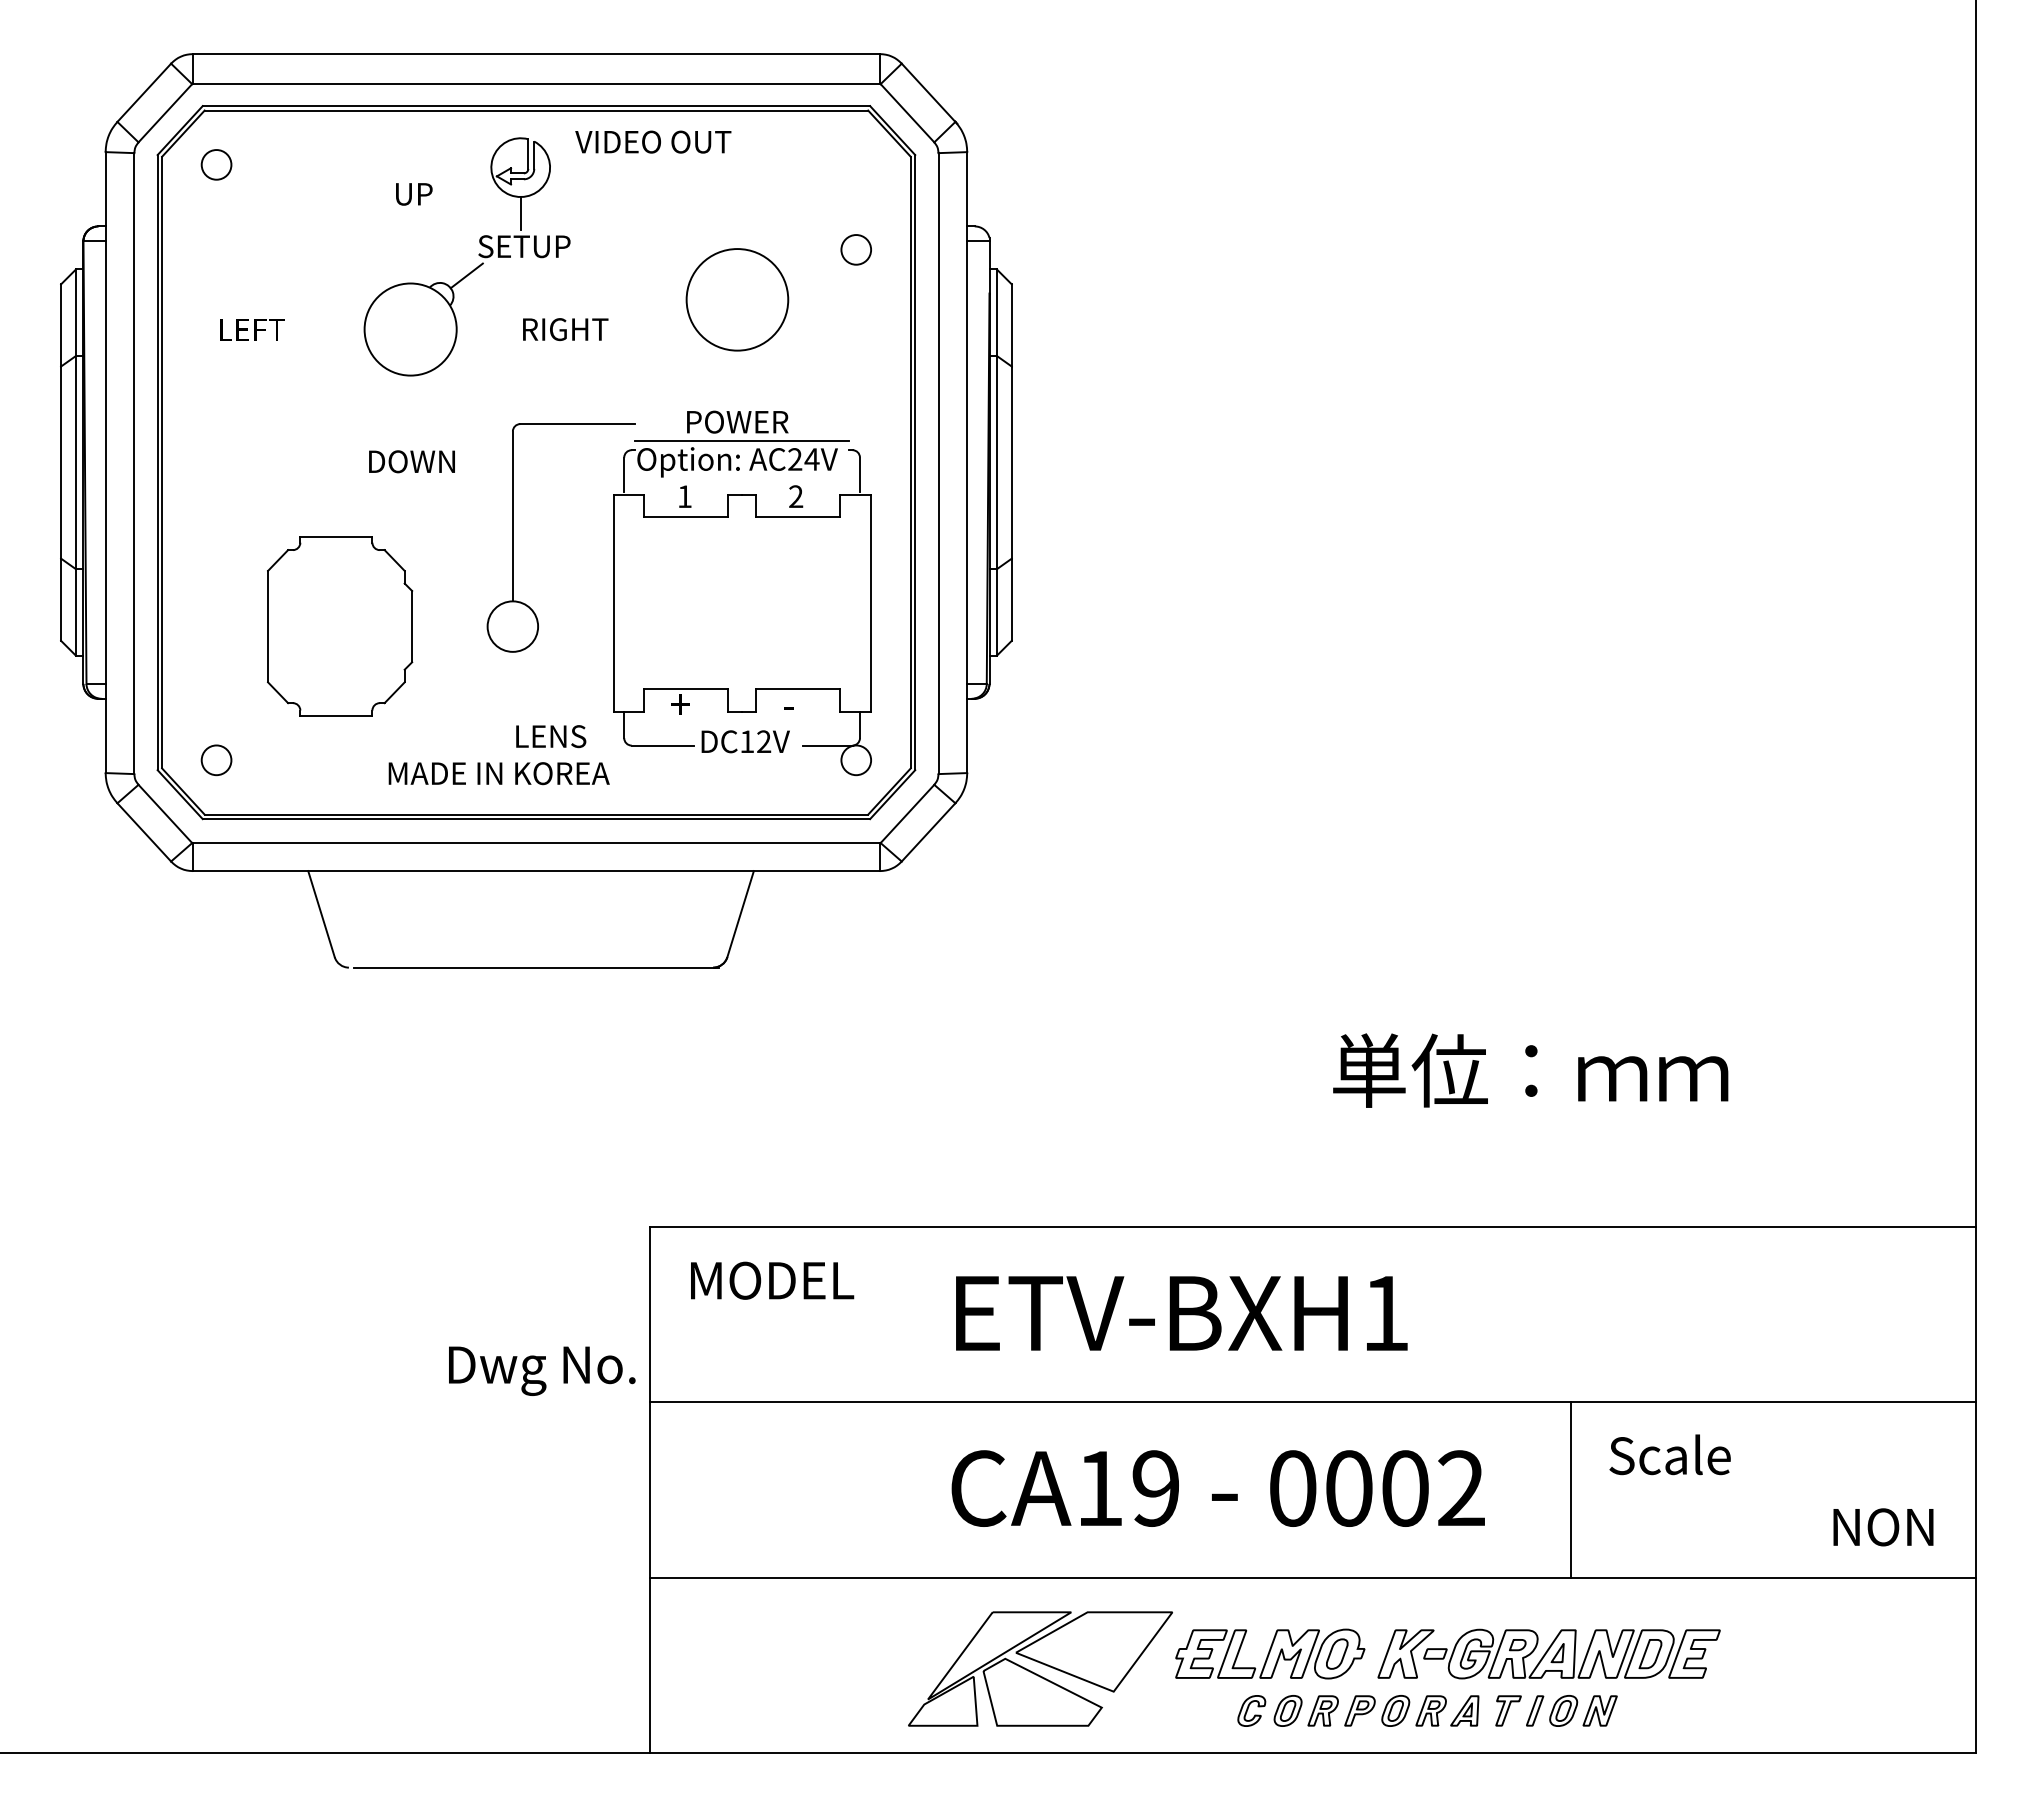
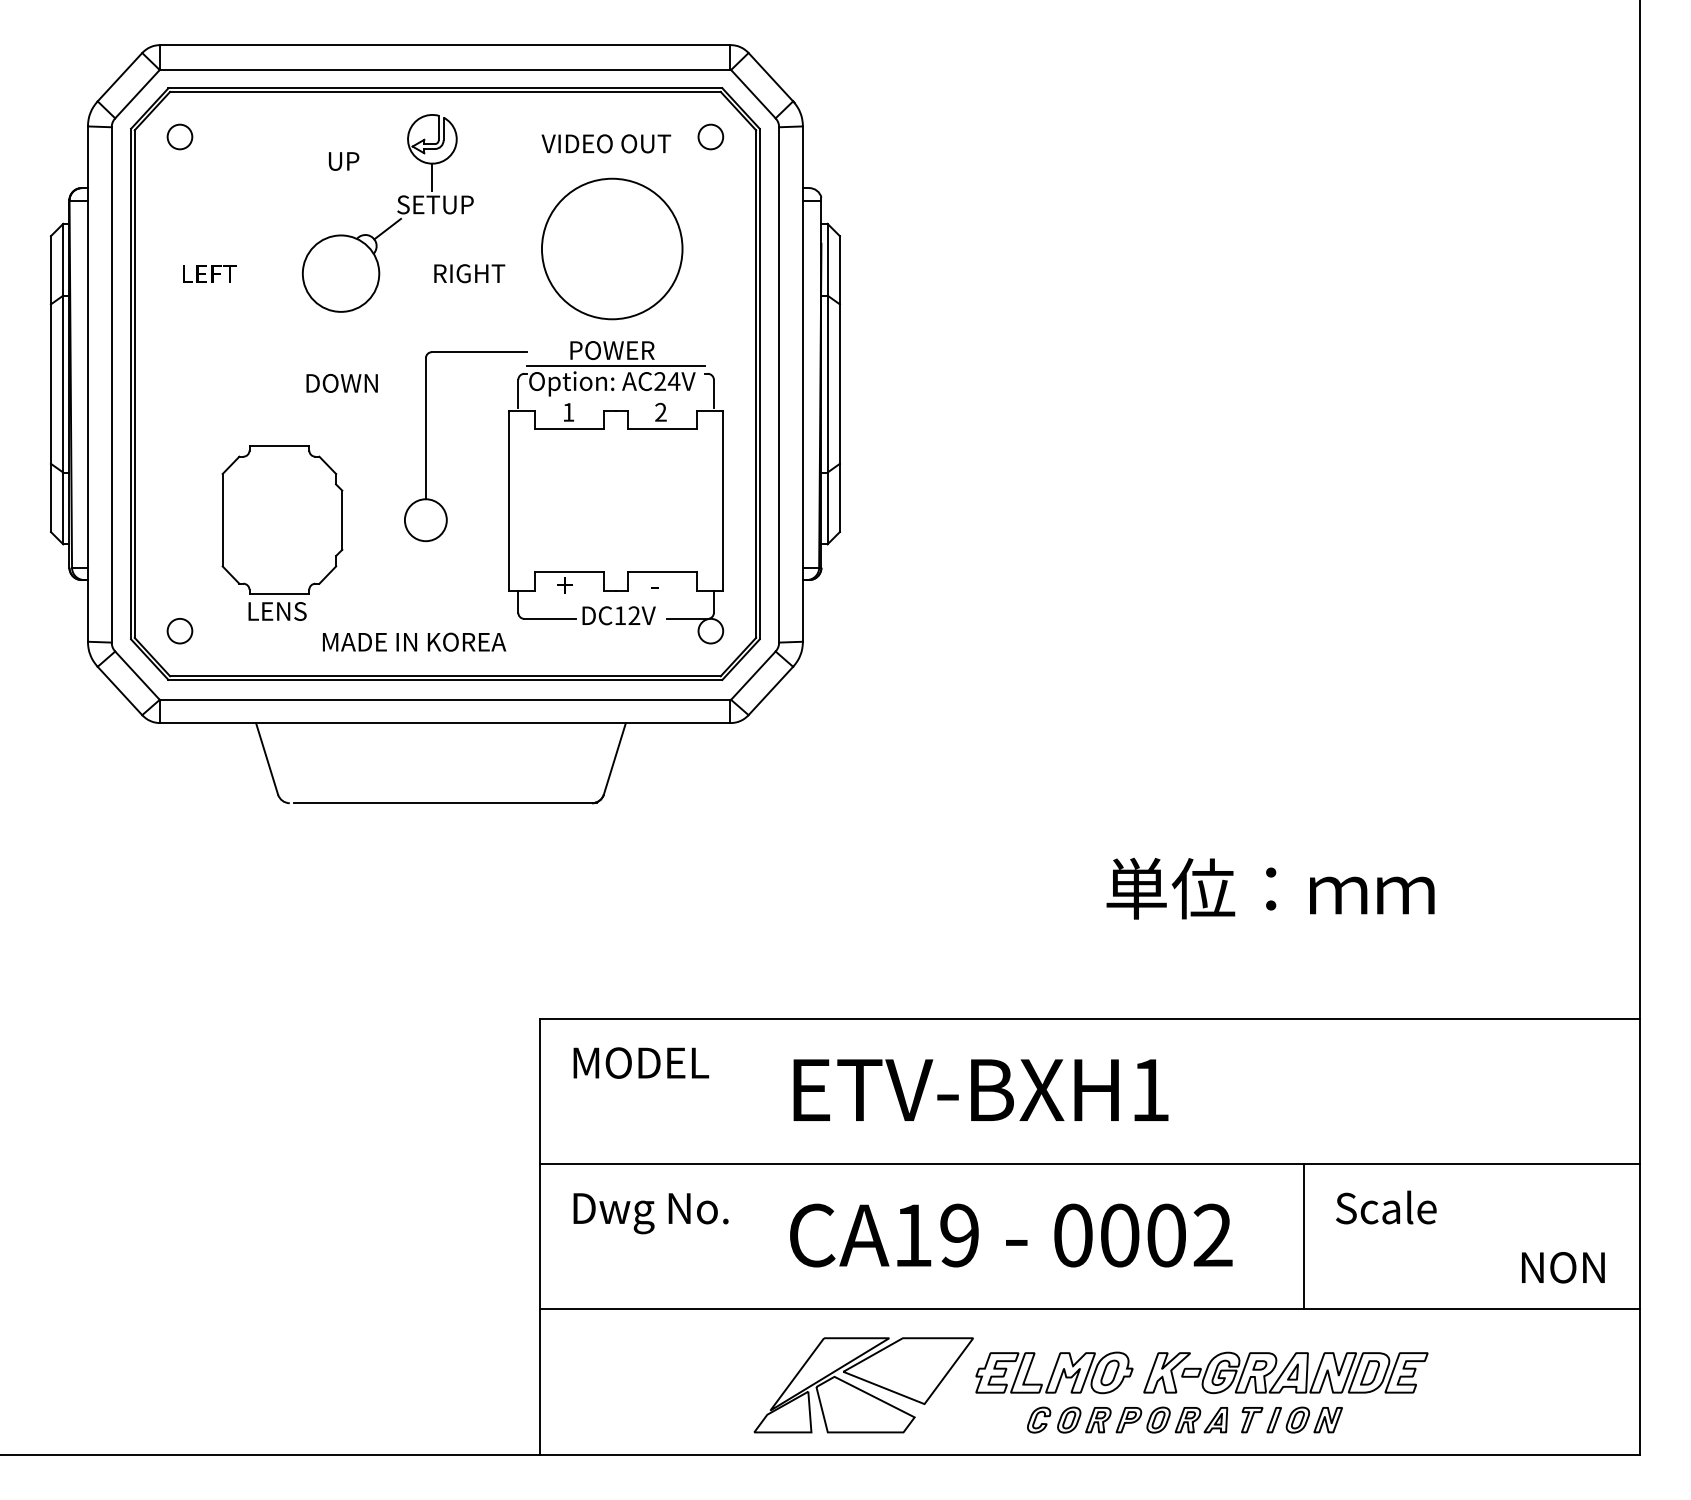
text: (653, 141) -> (606, 143), moved
circle: (855, 249) -> (710, 136), moved
circle: (737, 299) -> (612, 248), size x1.67
text: (551, 736) -> (277, 611), moved
text: (542, 1370) -> (651, 1213), moved

